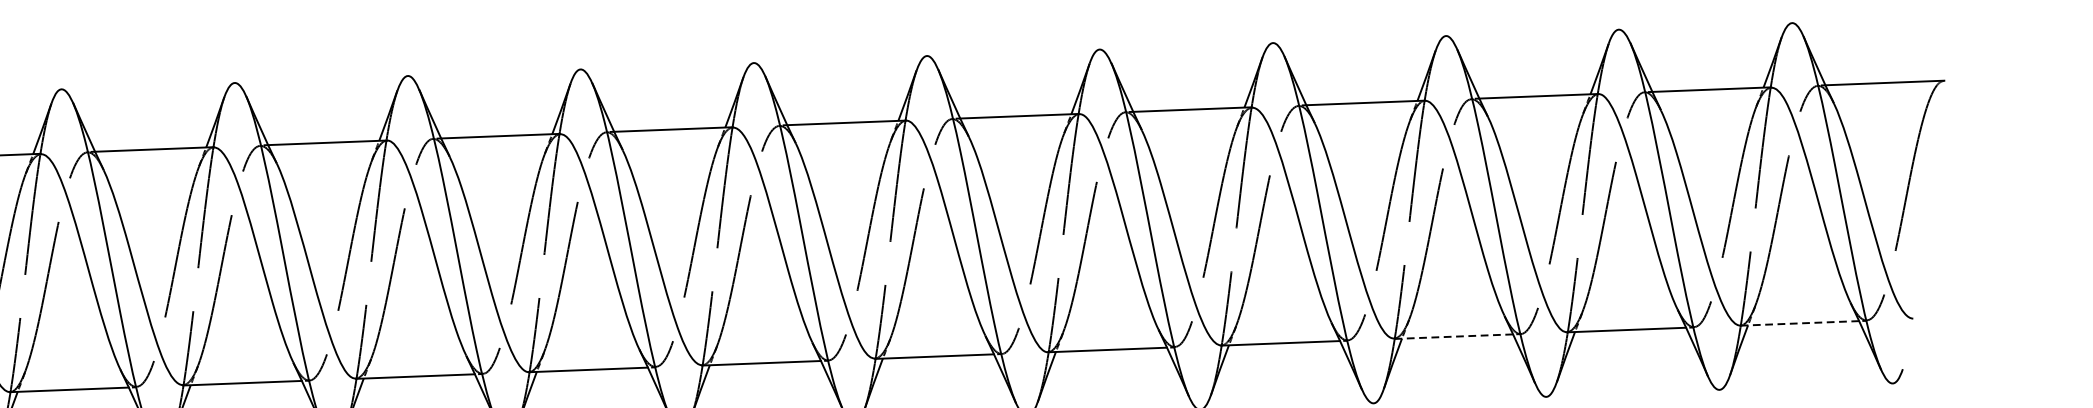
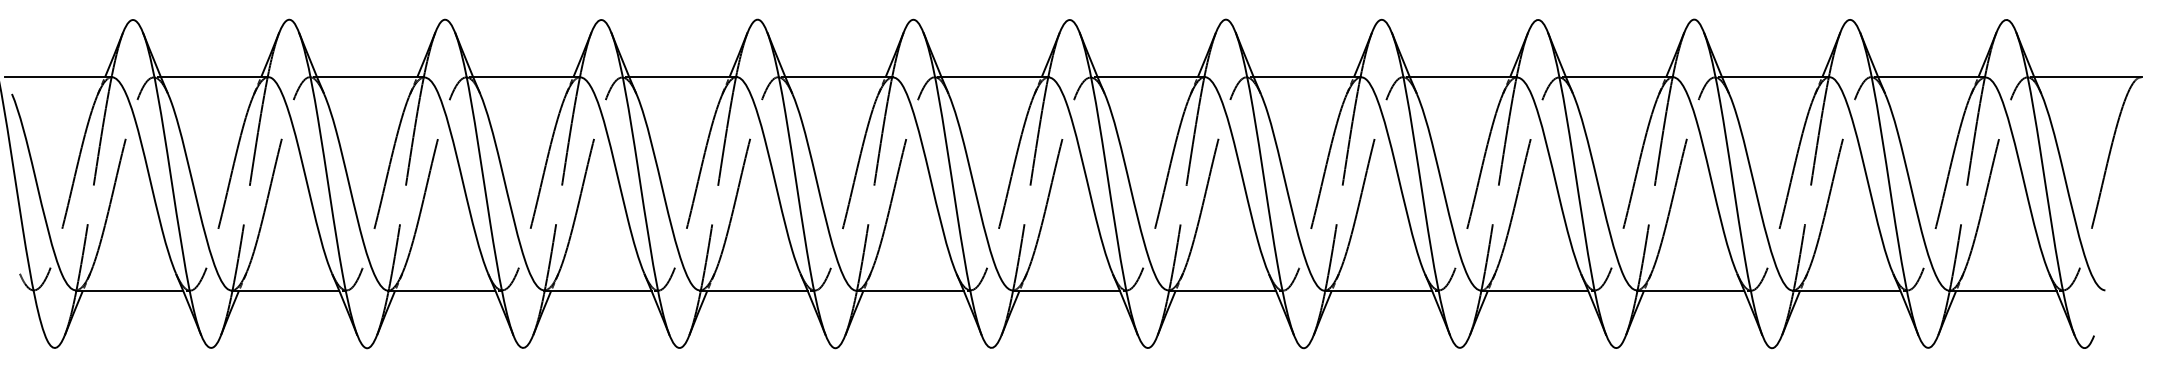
line: (1799, 323) -> (2002, 290), dashed -> solid
line: (1453, 336) -> (1690, 290), dashed -> solid

